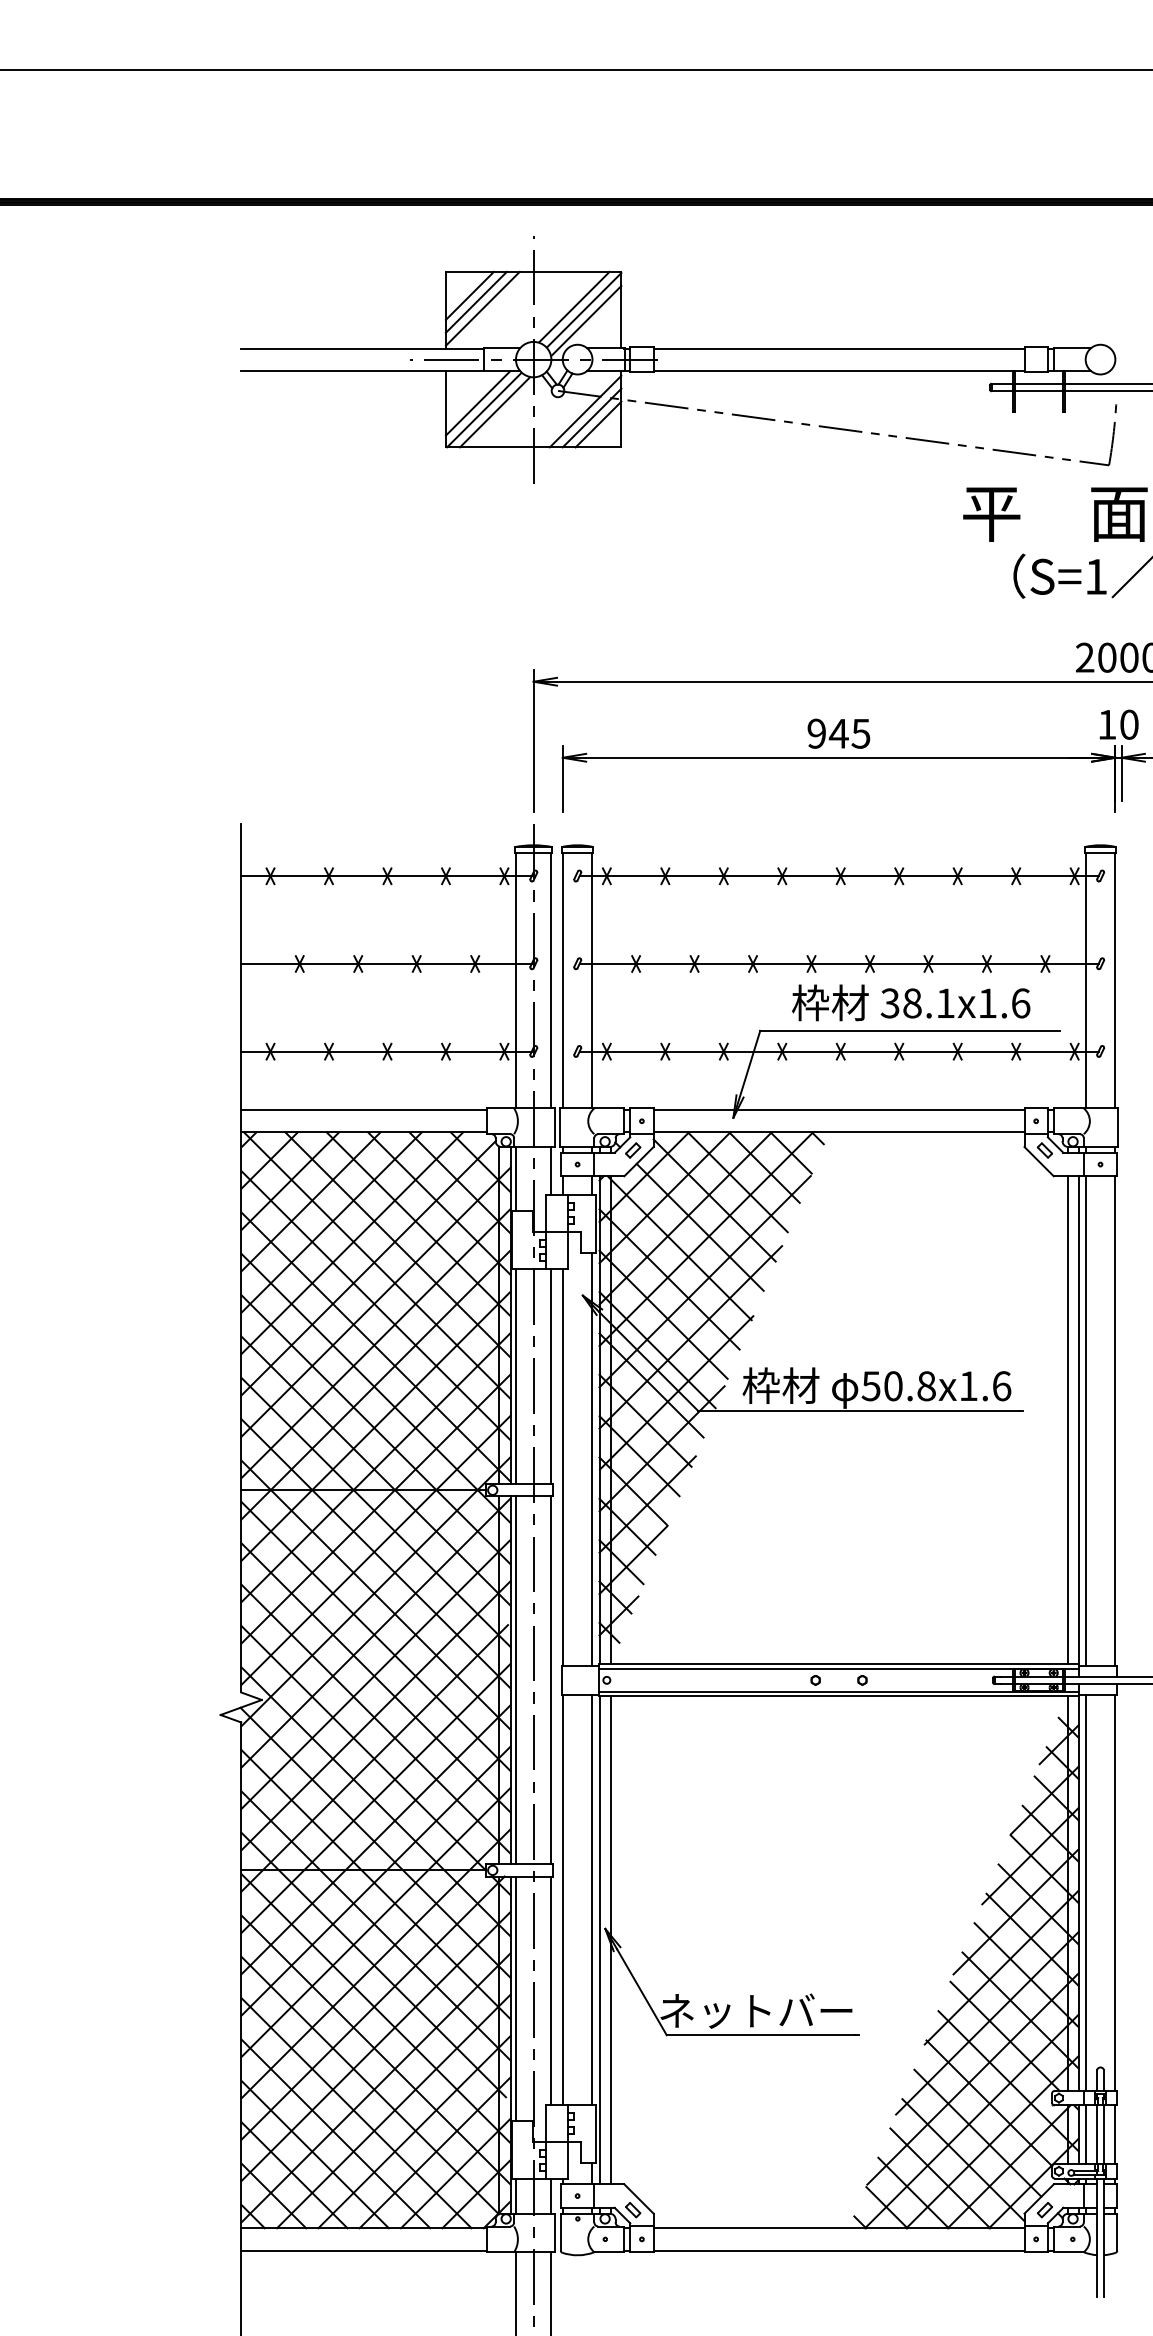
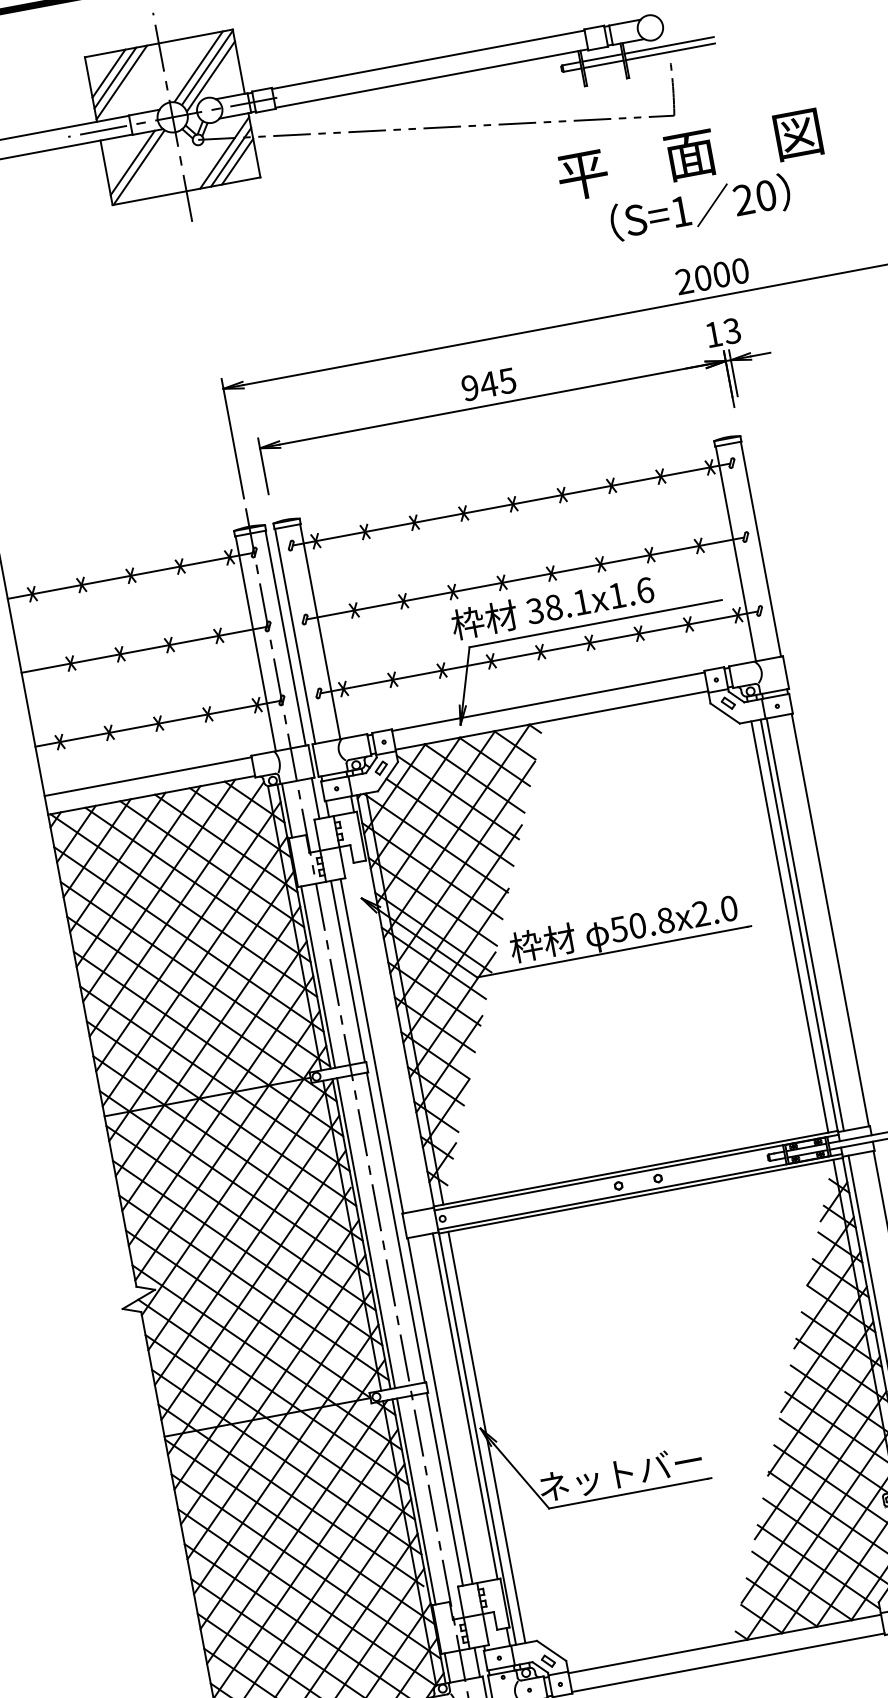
line: (494, 412) -> (148, 168), removed
text: (1128, 724) -> (731, 331), 10 -> 13
text: (911, 1002) -> (552, 606), moved
text: (985, 1386) -> (715, 911), 50.8x1.6 -> 50.8x2.0
line: (592, 1459) -> (395, 1035), removed

